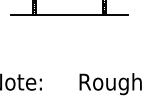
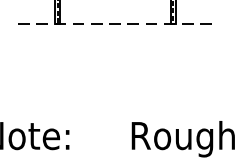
line: (69, 14) -> (115, 23), solid -> dashed

